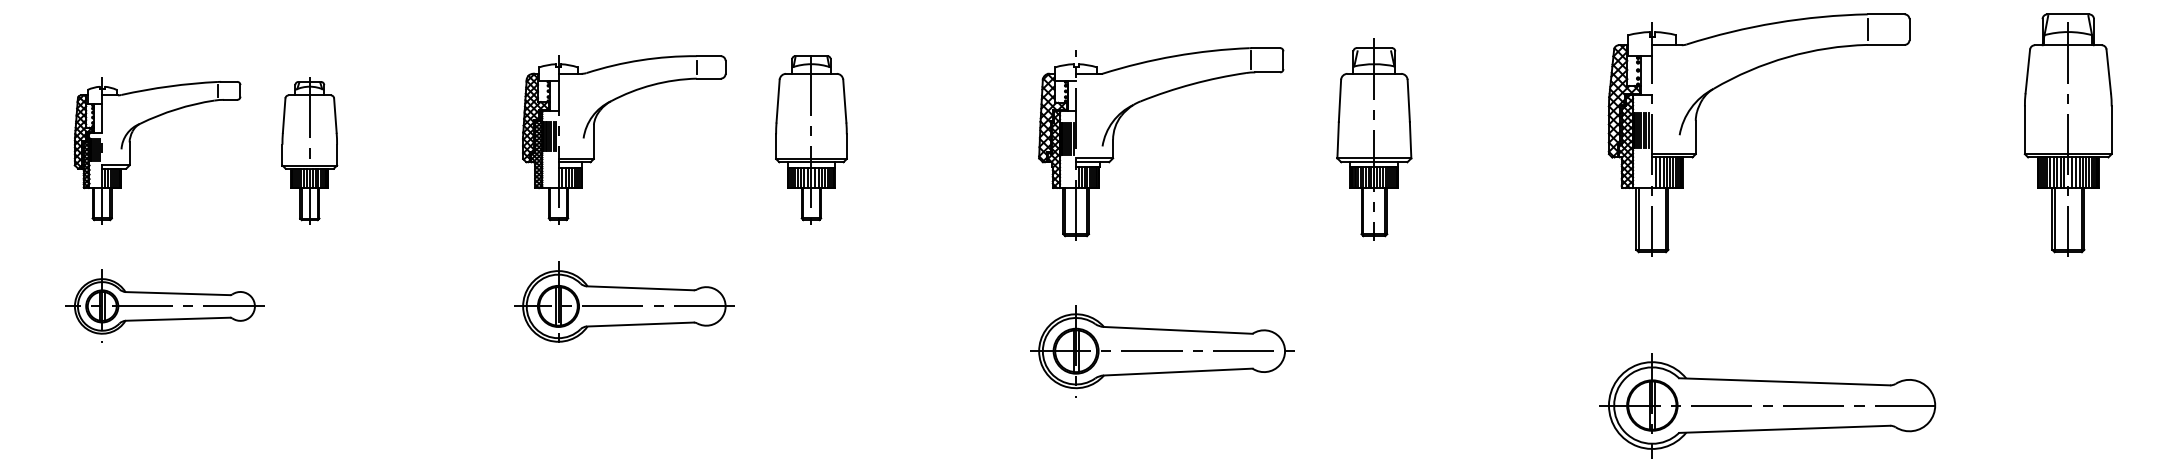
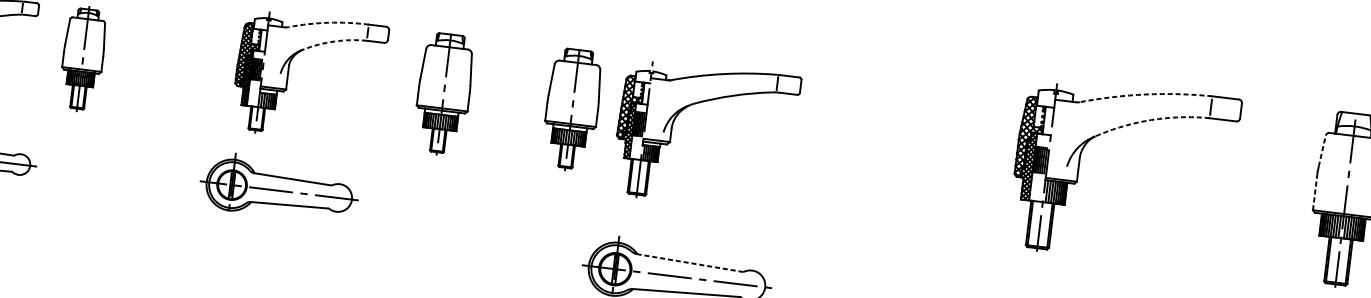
arc: (1776, 22) -> (1146, 94), solid -> dashed
arc: (1787, 57) -> (1151, 120), solid -> dashed
arc: (641, 60) -> (328, 22), solid -> dashed
line: (2027, 71) -> (1322, 151), solid -> dashed
arc: (652, 84) -> (334, 41), solid -> dashed
part: (1146, 100) -> (699, 103), moved
line: (2024, 130) -> (1314, 193), solid -> dashed
part: (990, 139) -> (572, 109), added
part: (1374, 139) -> (847, 143), removed
part: (624, 301) -> (279, 187), moved
line: (1177, 330) -> (689, 263), solid -> dashed

